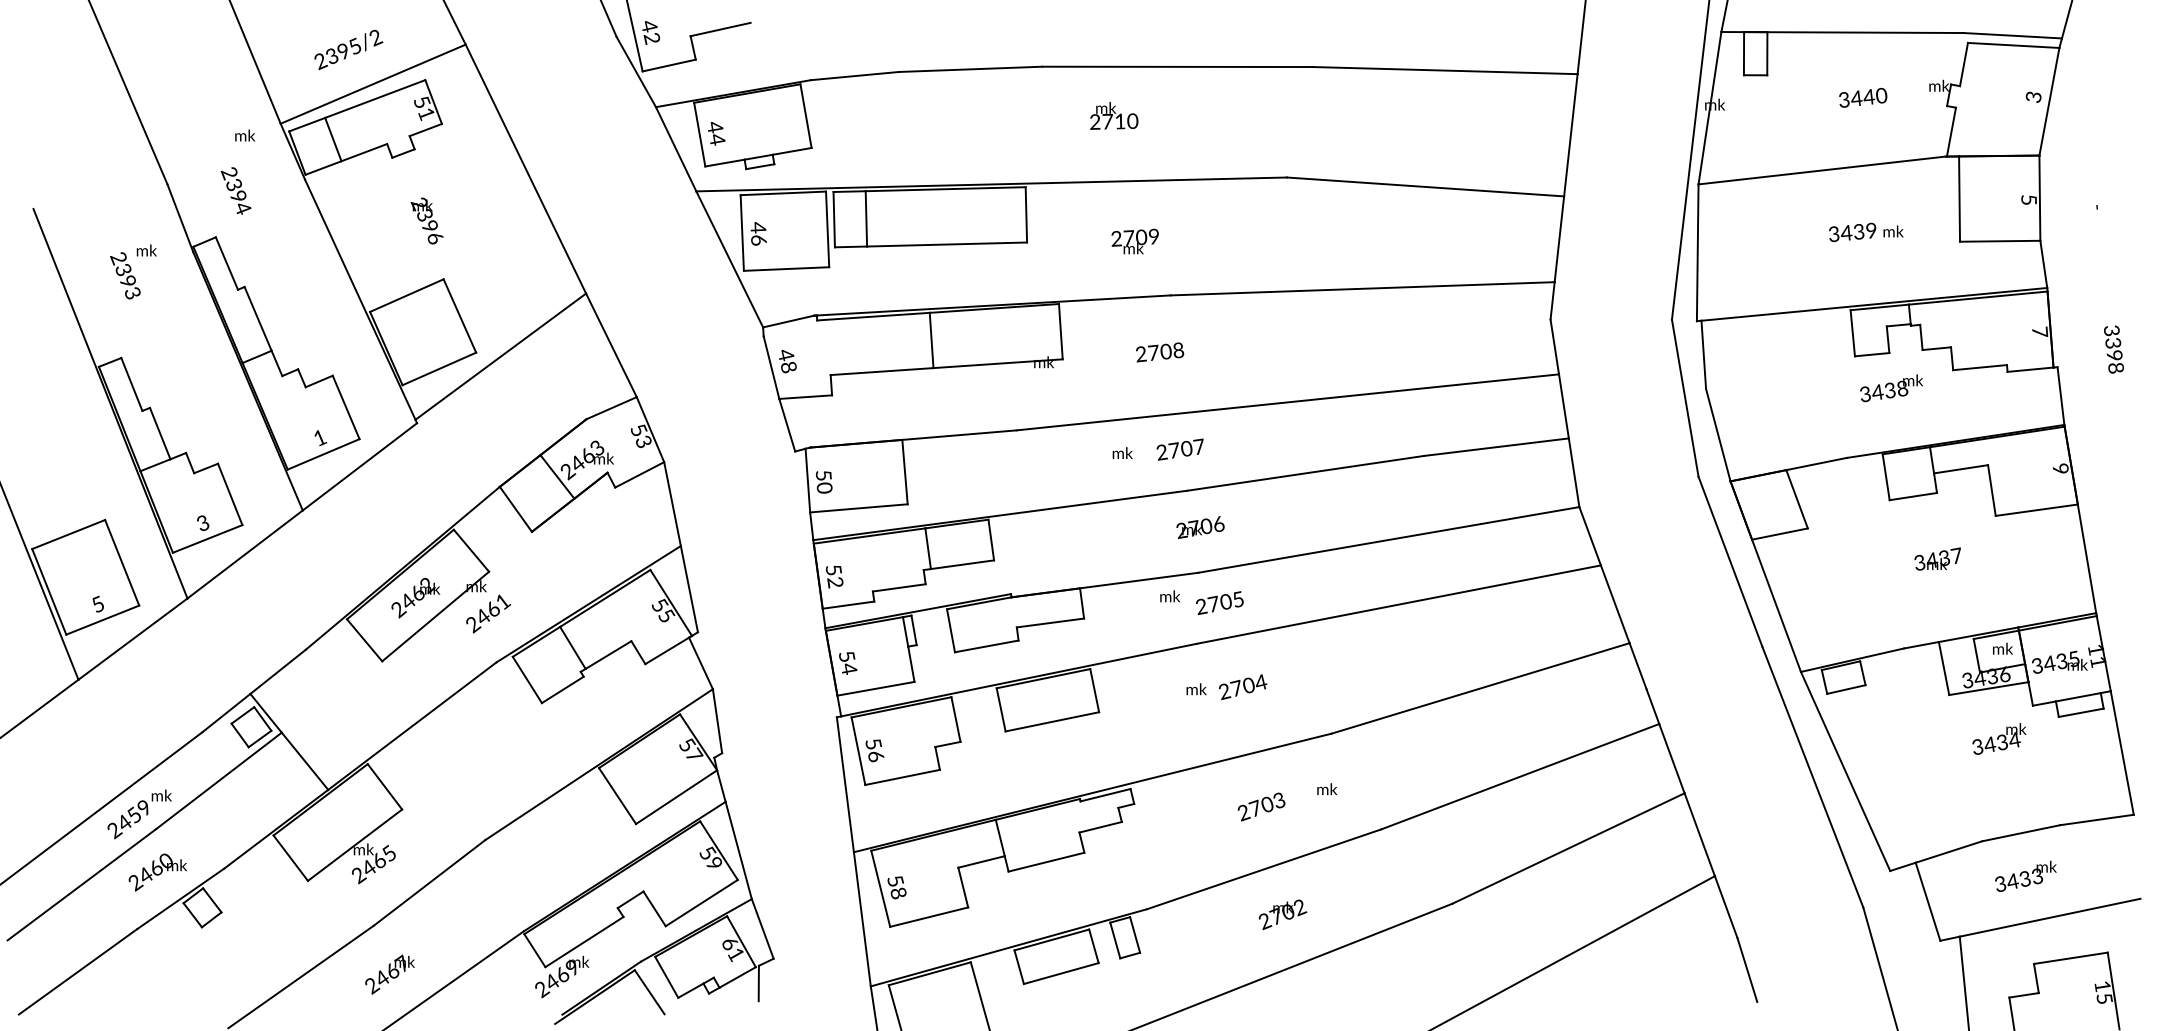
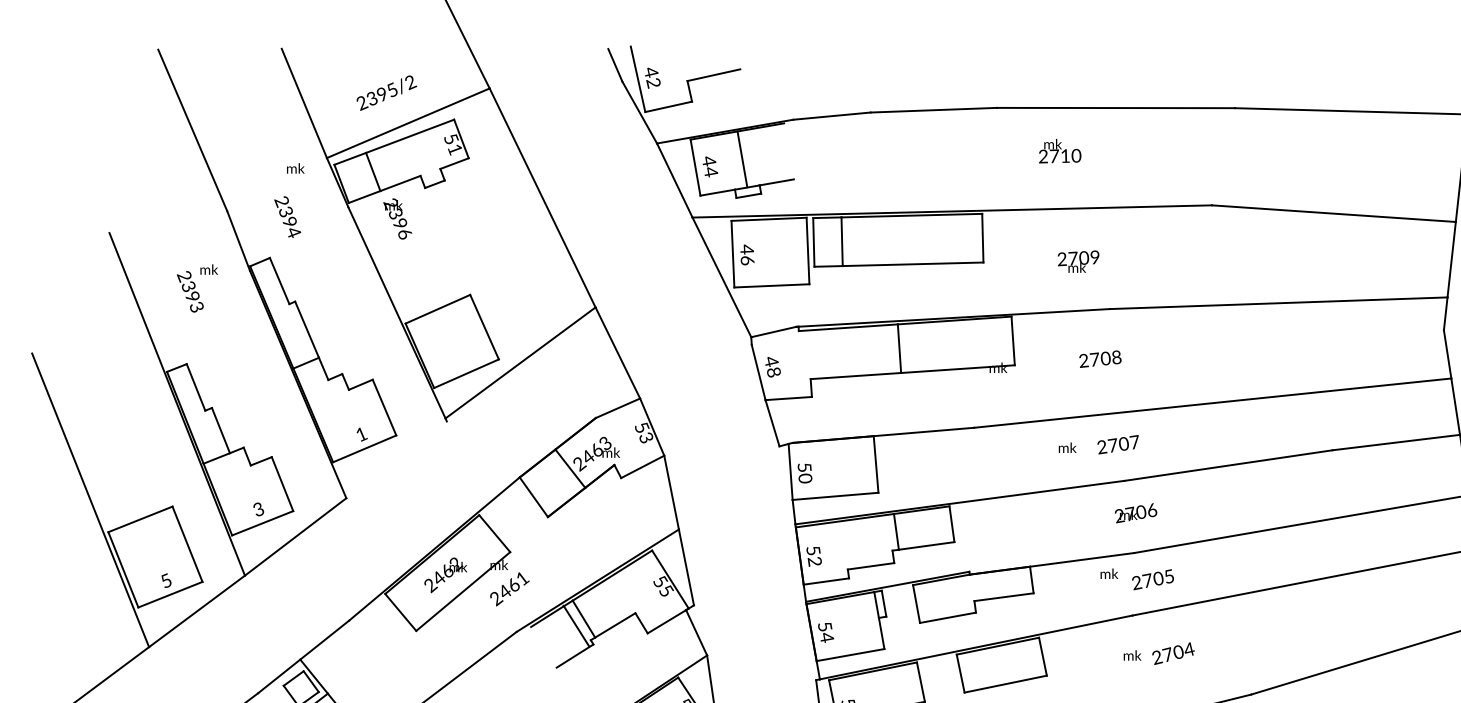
line: (805, 115) -> (741, 158), moved
text: (426, 220) -> (397, 218), moved
line: (359, 466) -> (396, 459), removed
line: (526, 679) -> (575, 625), moved

